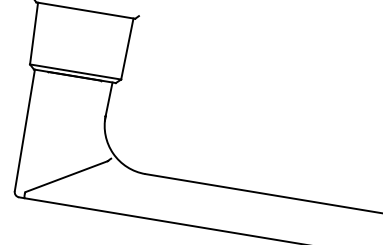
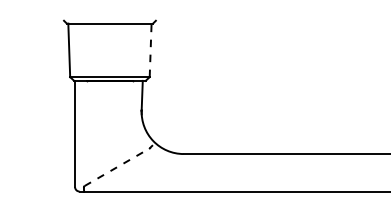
line: (127, 49) -> (150, 50), solid -> dashed
line: (67, 176) -> (117, 167), solid -> dashed

